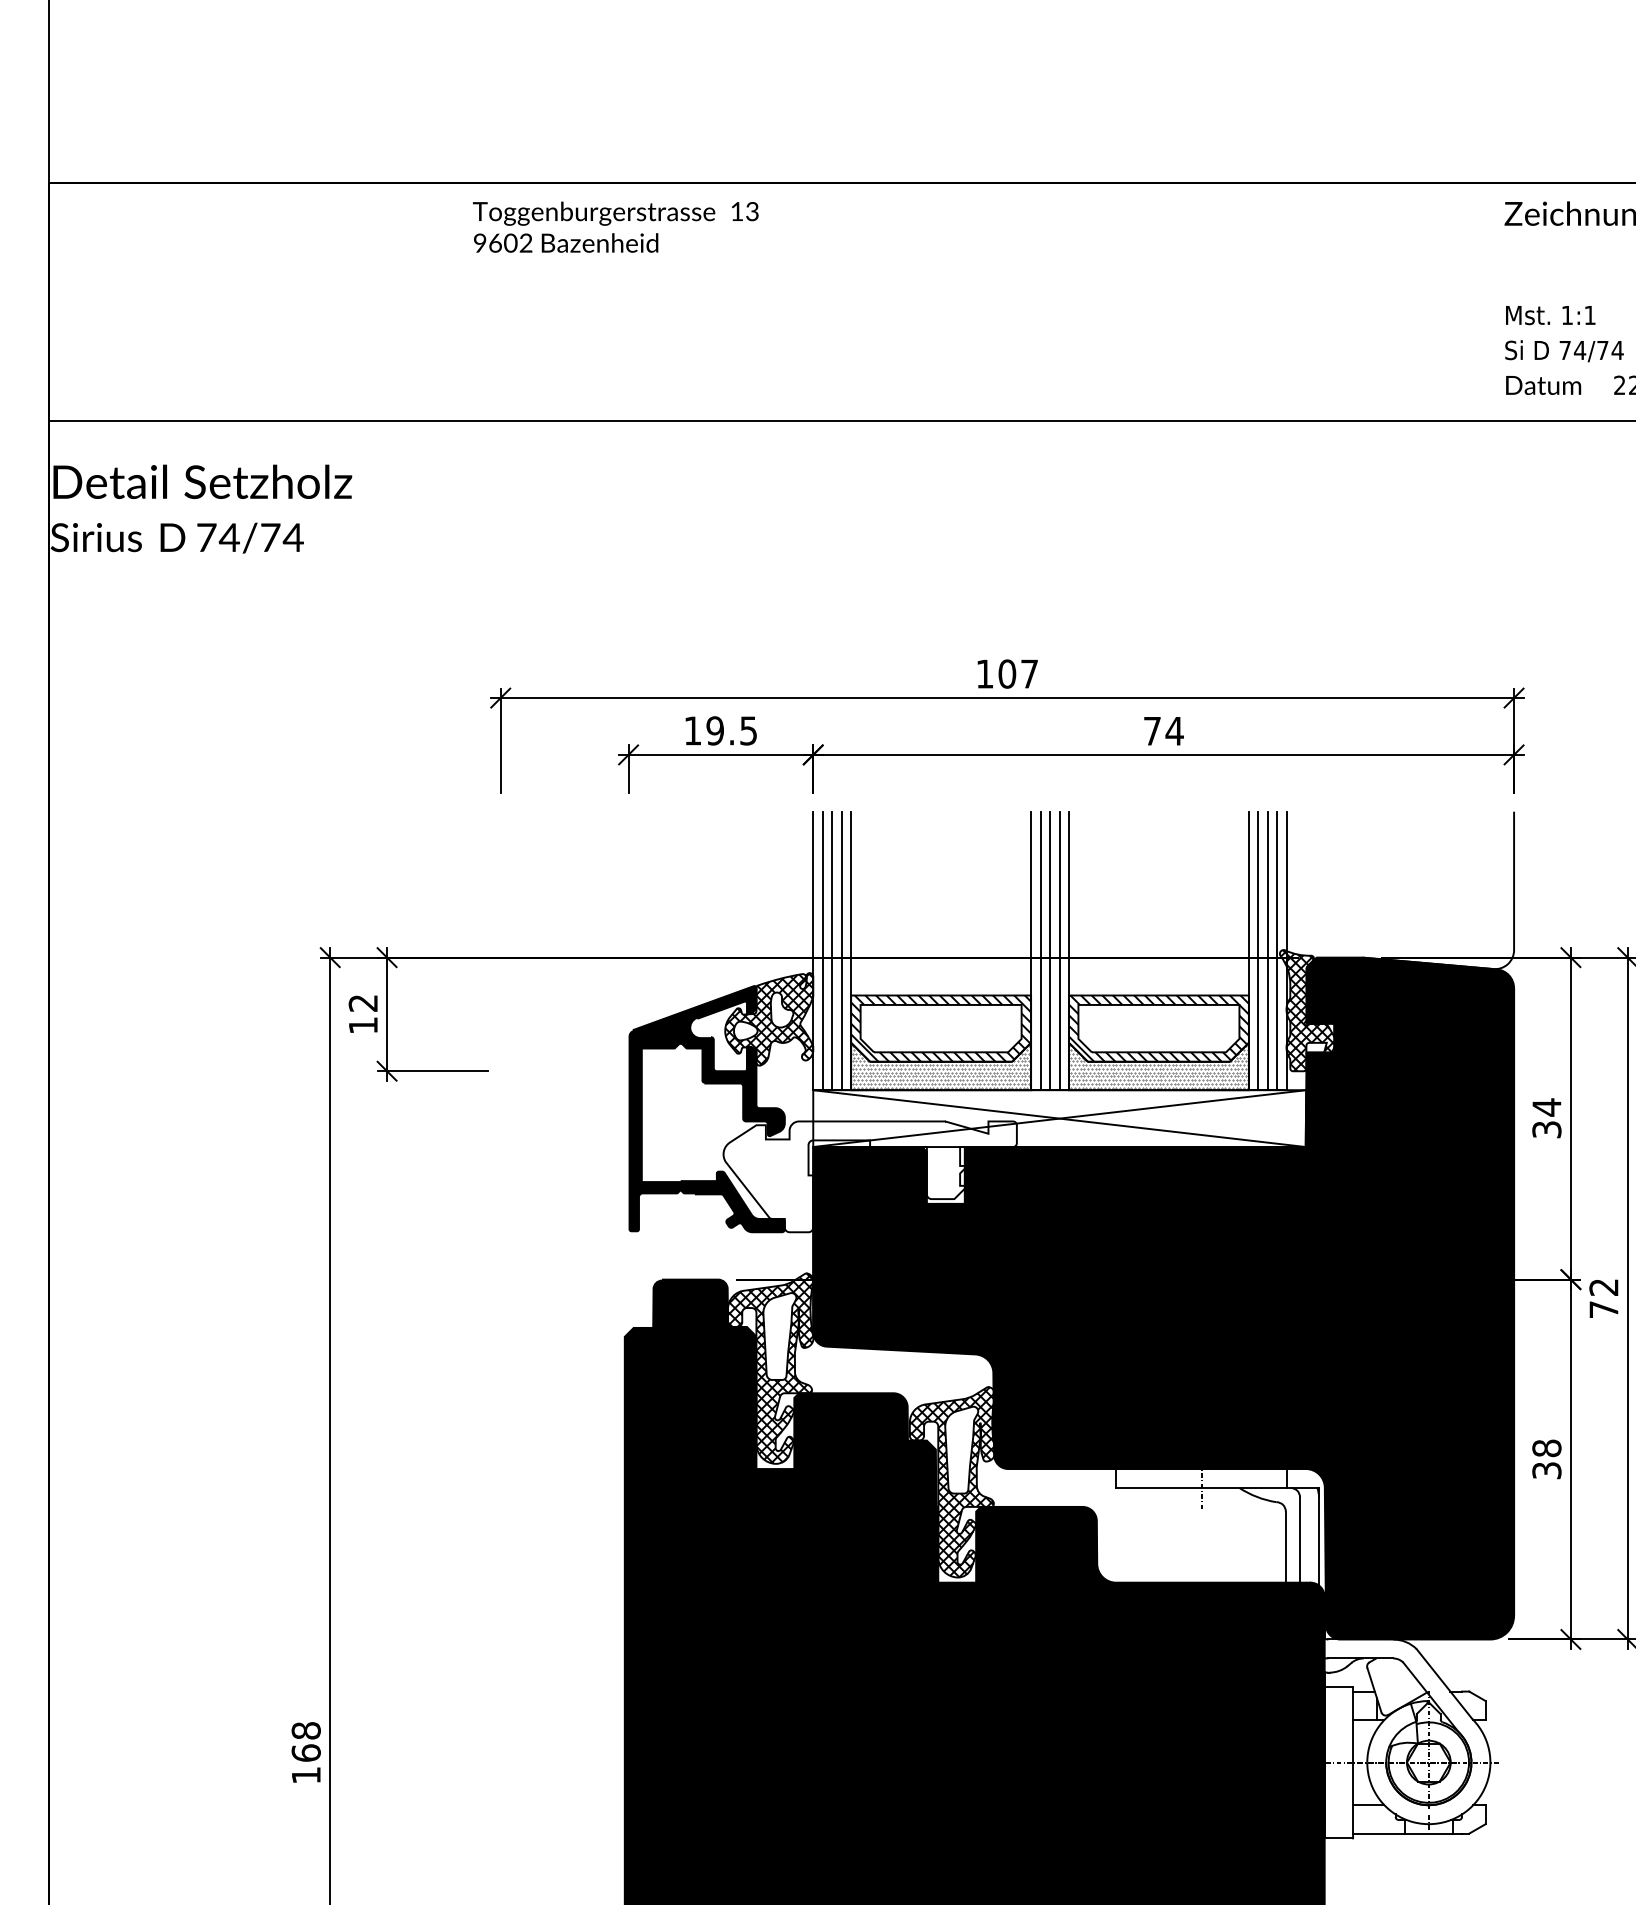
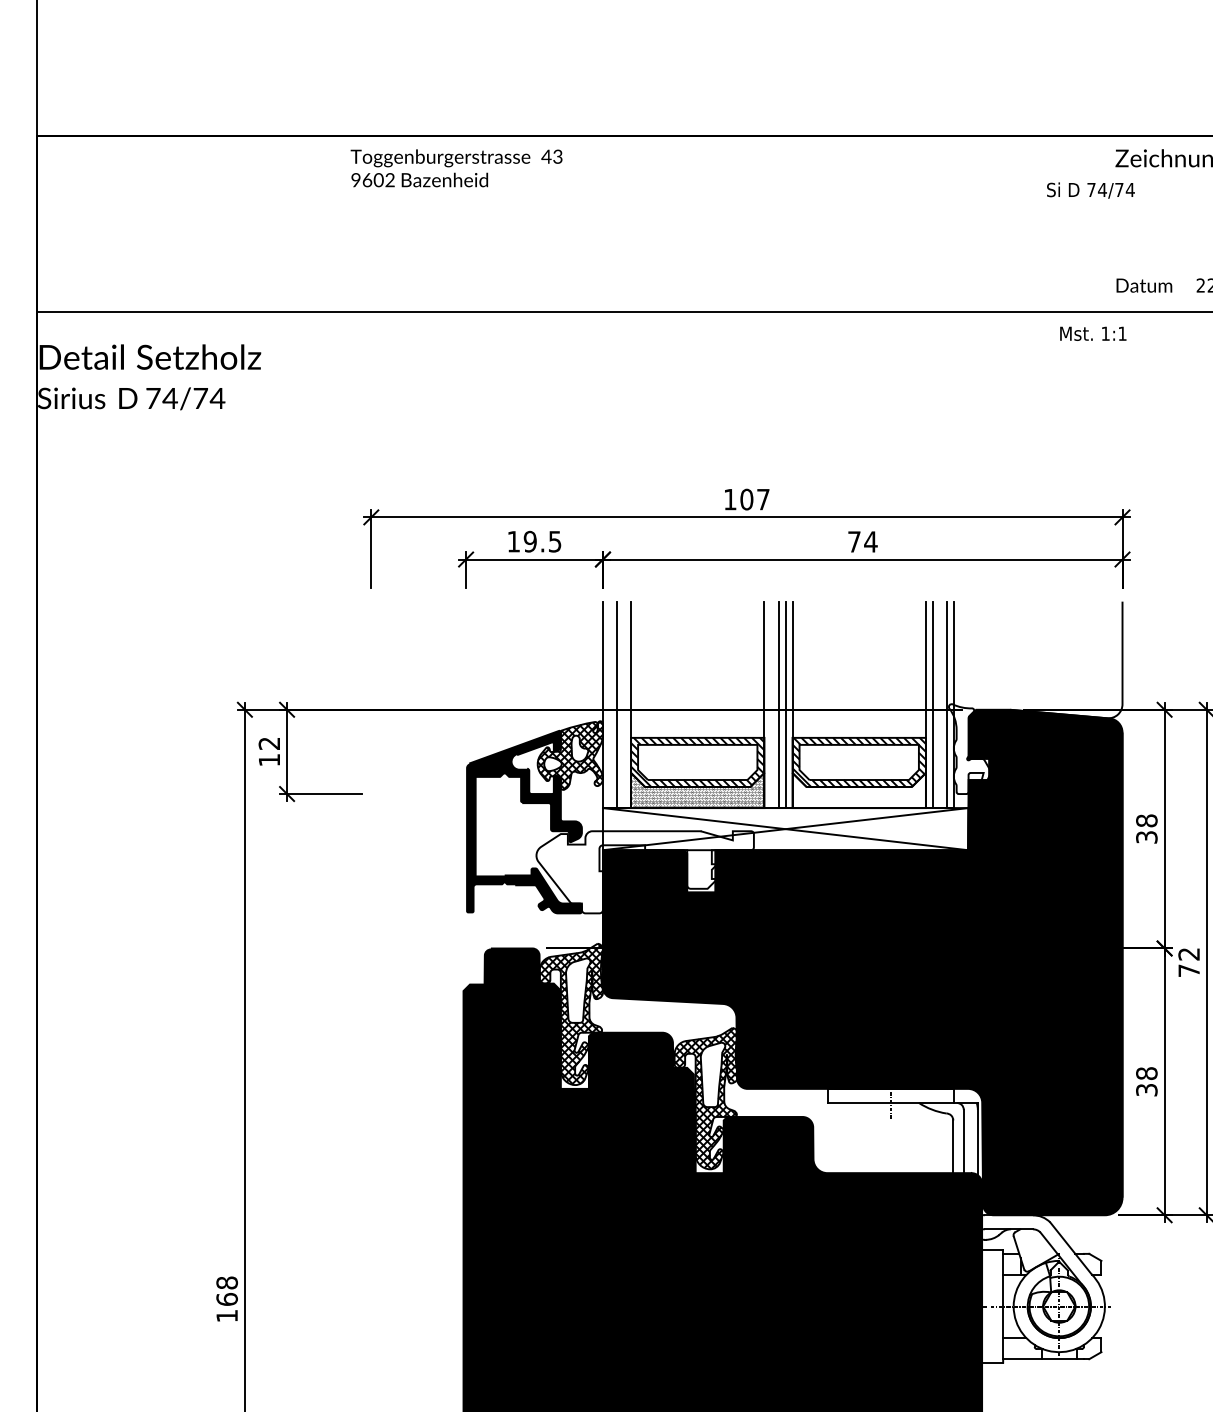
text: (736, 211) -> (546, 156), 13 -> 43
text: (1550, 315) -> (1093, 333), moved
text: (1564, 351) -> (1090, 190), moved
line: (822, 950) -> (609, 704), removed
line: (841, 950) -> (623, 704), removed
line: (1040, 950) -> (771, 704), removed
line: (1267, 950) -> (939, 704), removed
hatch: (1308, 1010) -> (970, 748), removed
hatch: (1158, 1066) -> (858, 790), removed
text: (1546, 1107) -> (1146, 820), 34 -> 38

